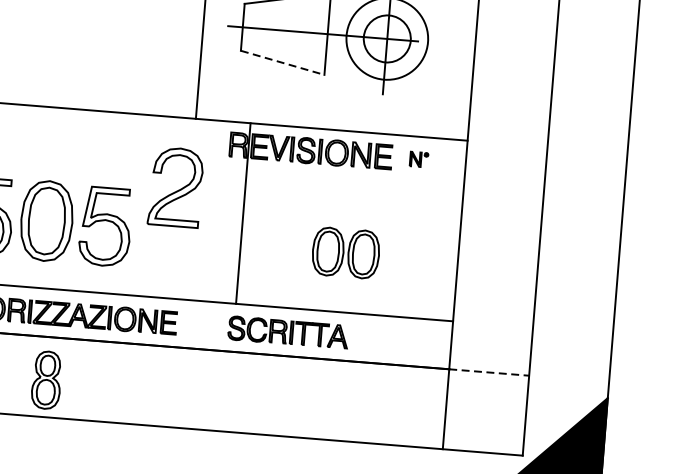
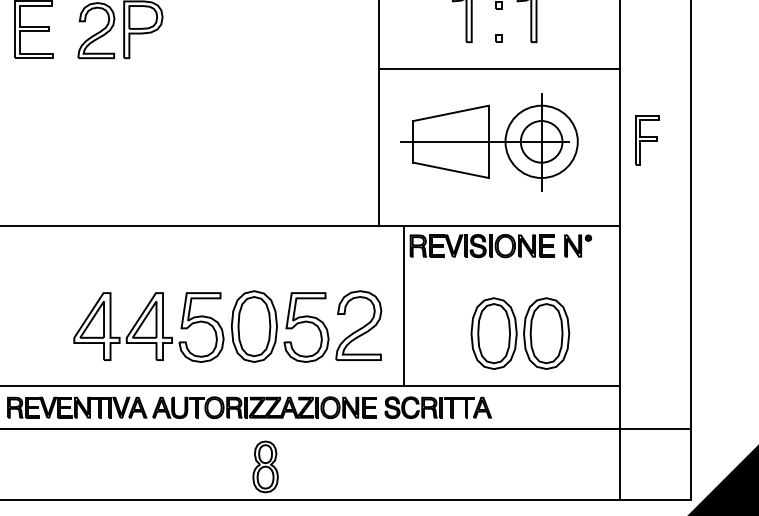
part: (506, 47) -> (647, 140), added
line: (283, 63) -> (451, 170), dashed -> solid
part: (419, 159) -> (578, 245), size x1.67
part: (175, 187) -> (358, 325), moved
line: (243, 212) -> (404, 305), moved
part: (346, 252) -> (520, 333), size x1.67
part: (288, 332) -> (438, 407), moved
line: (489, 372) -> (655, 428), dashed -> solid

